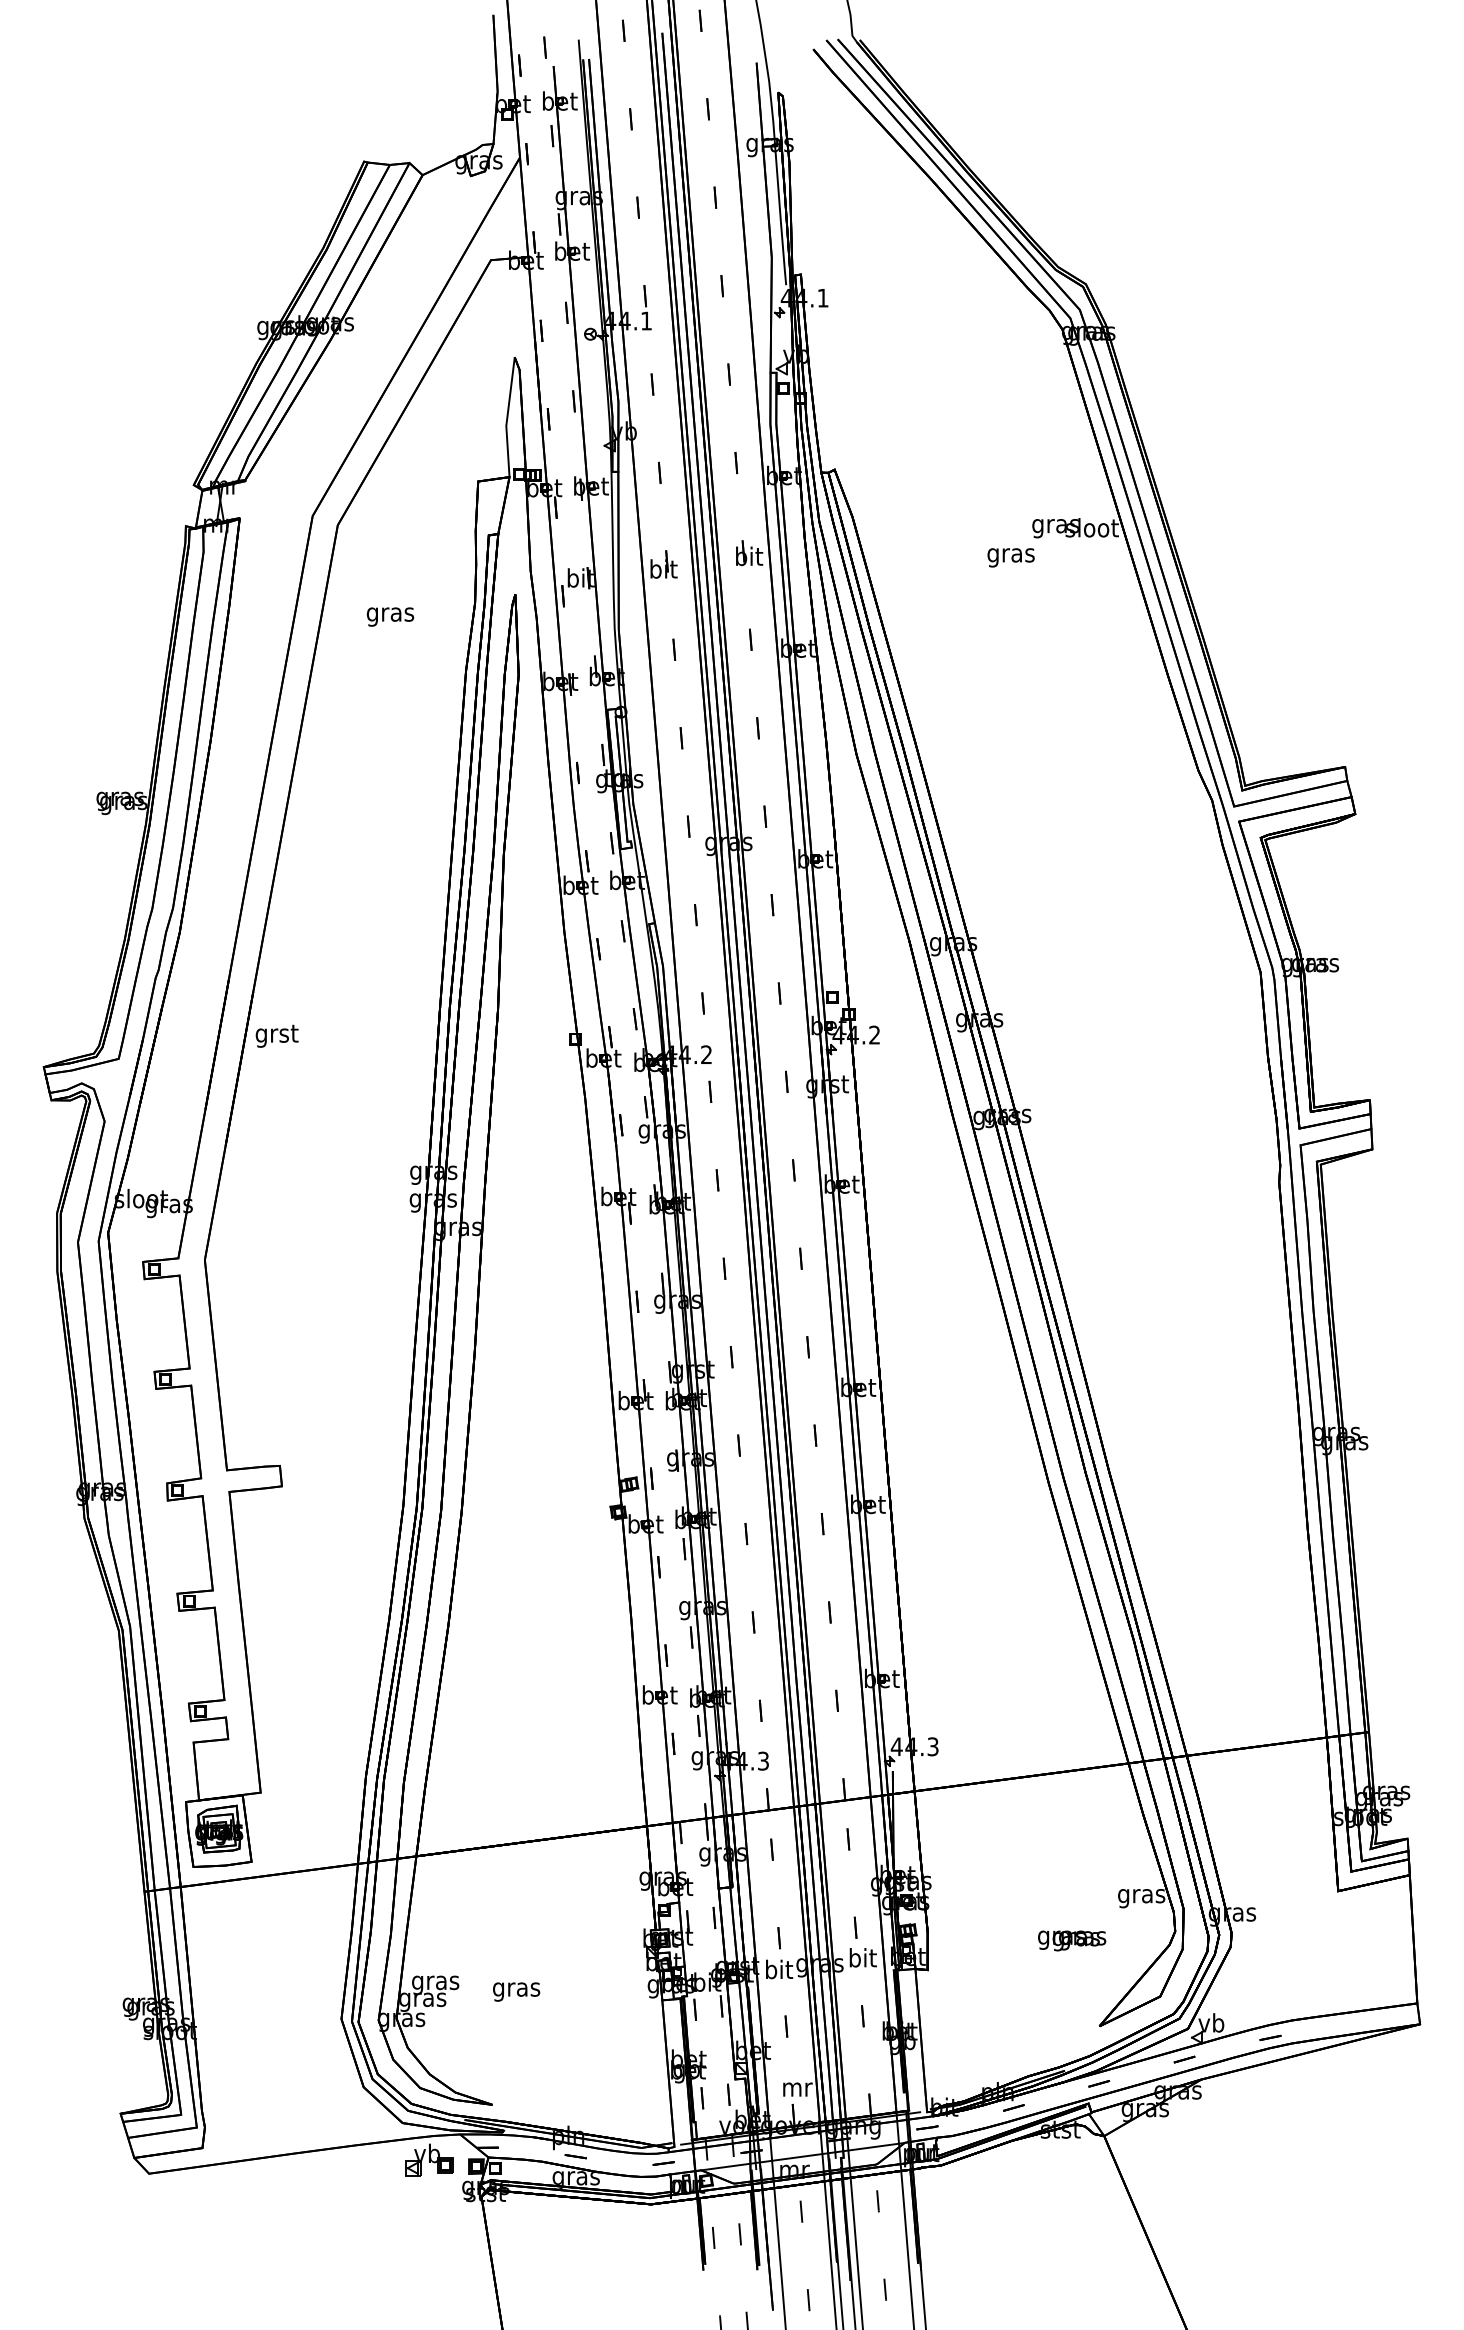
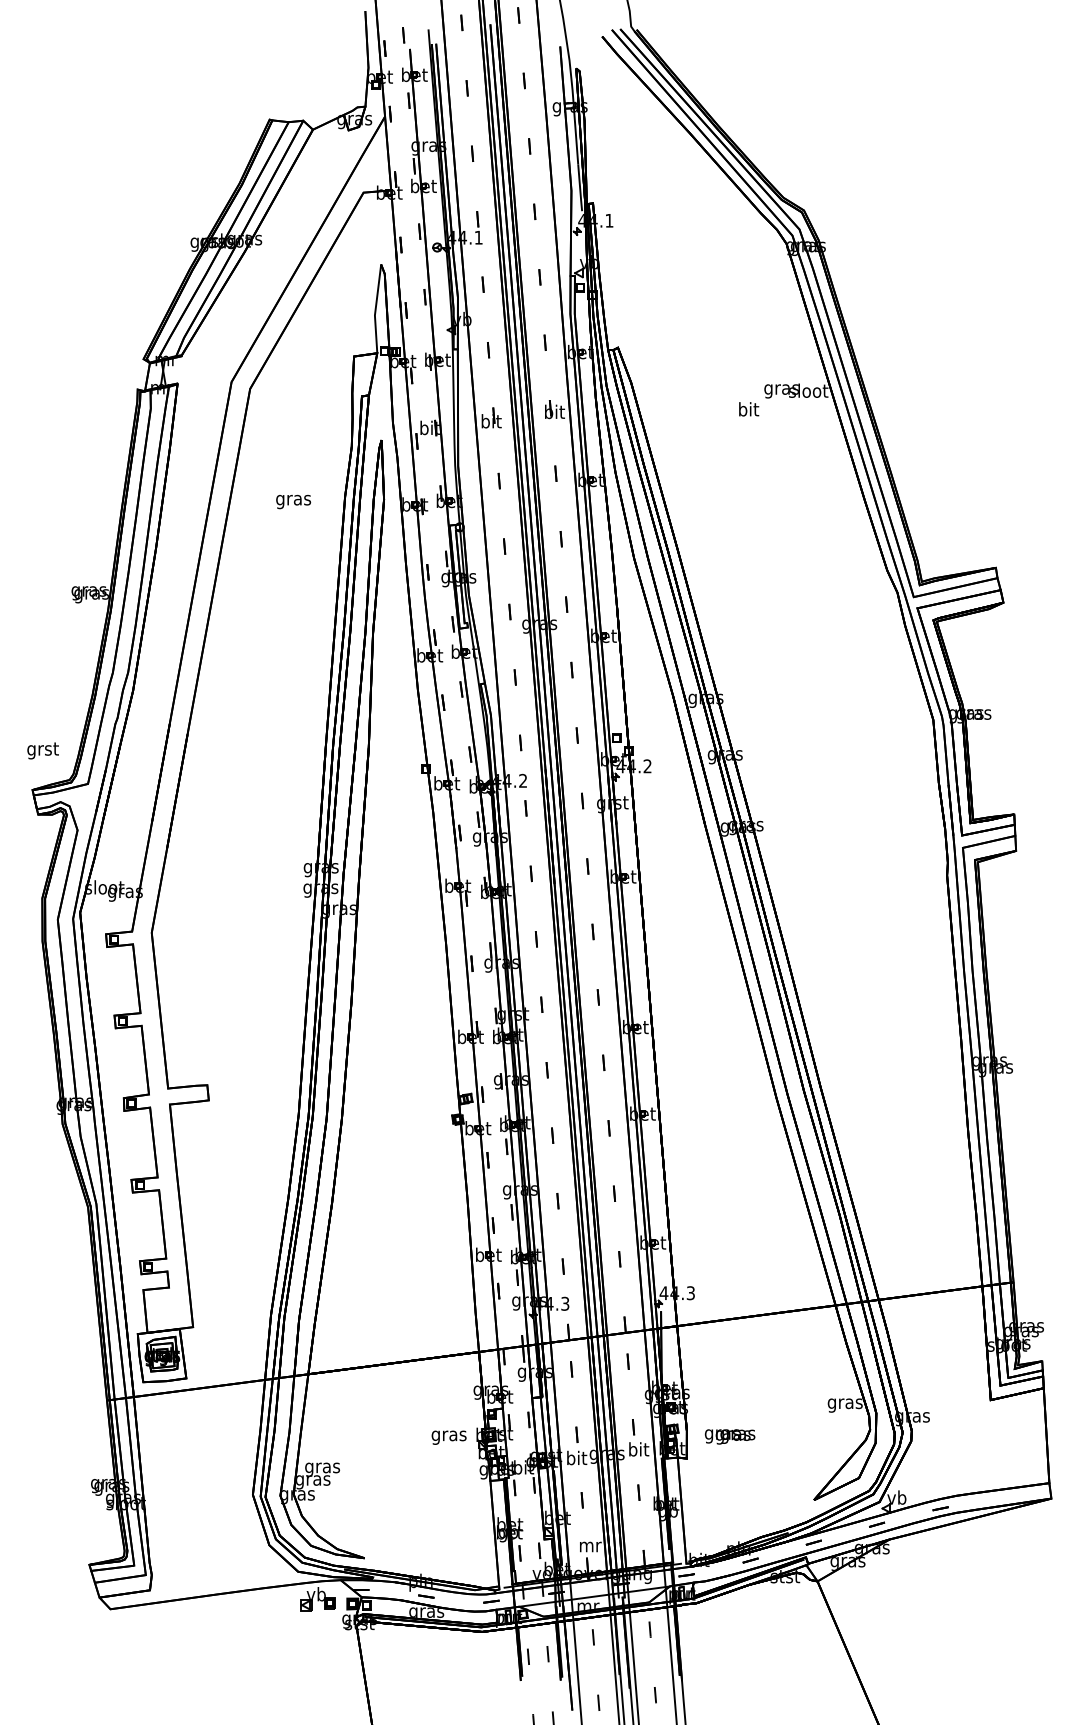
text: (1010, 555) -> (748, 411), gras -> bit
text: (390, 616) -> (293, 501), moved
text: (276, 1035) -> (42, 750), moved
text: (1072, 1940) -> (730, 1436), moved
text: (516, 1991) -> (449, 1437), moved

